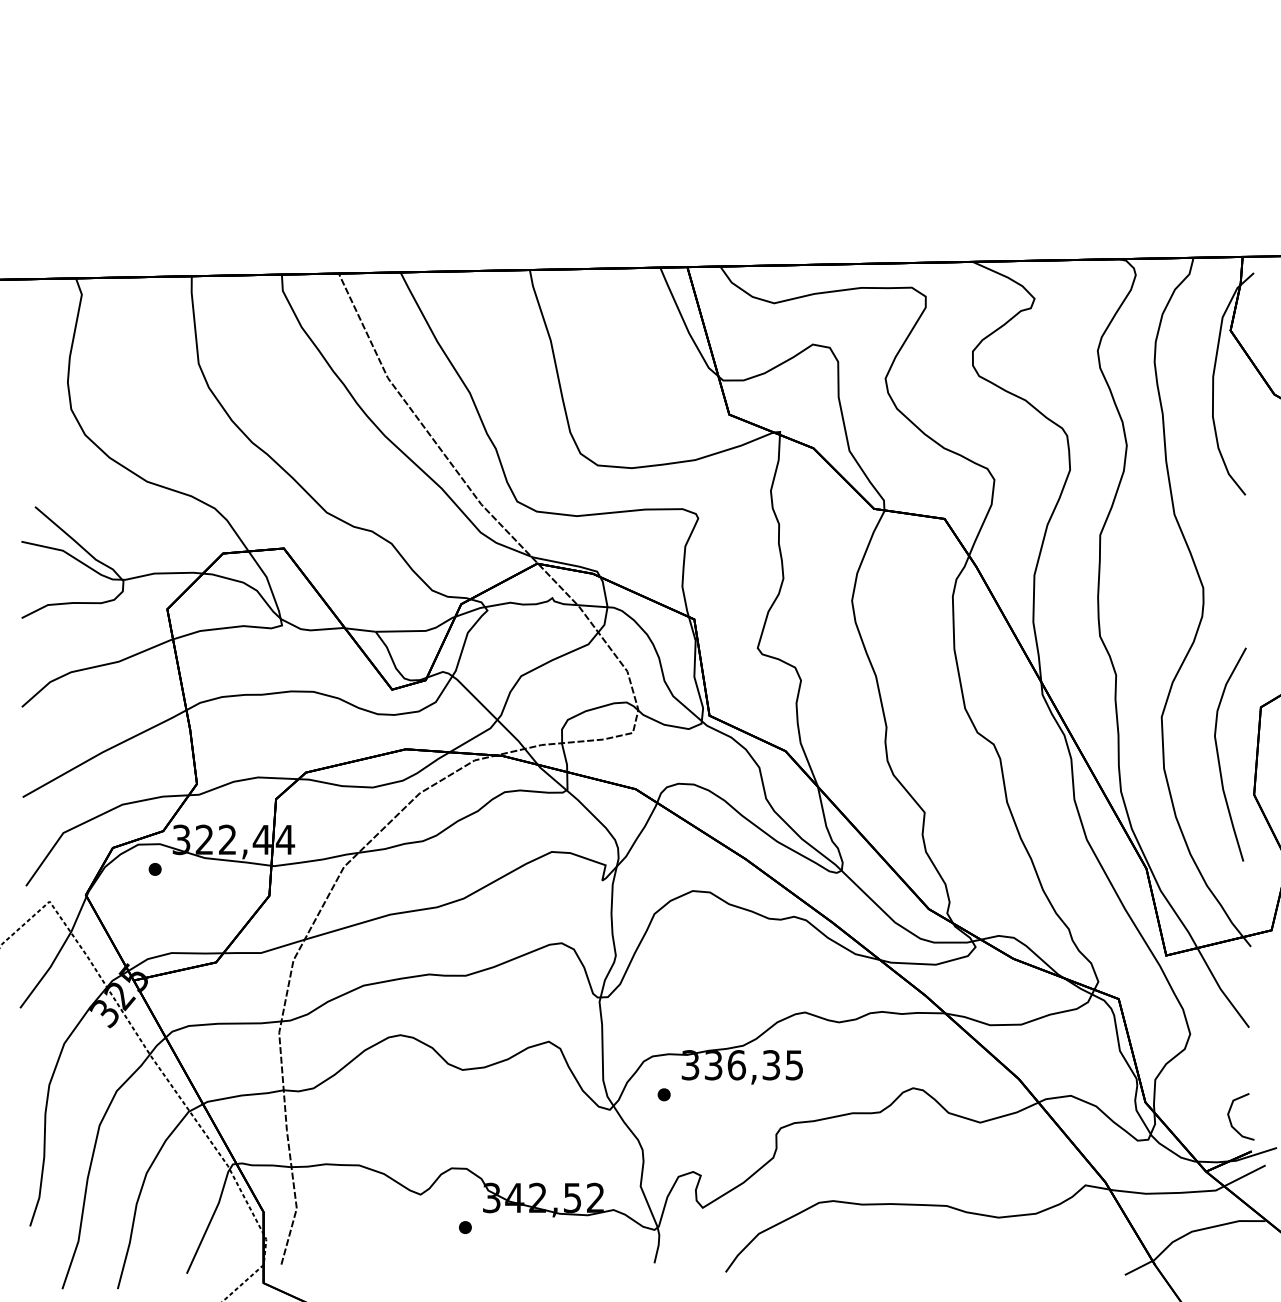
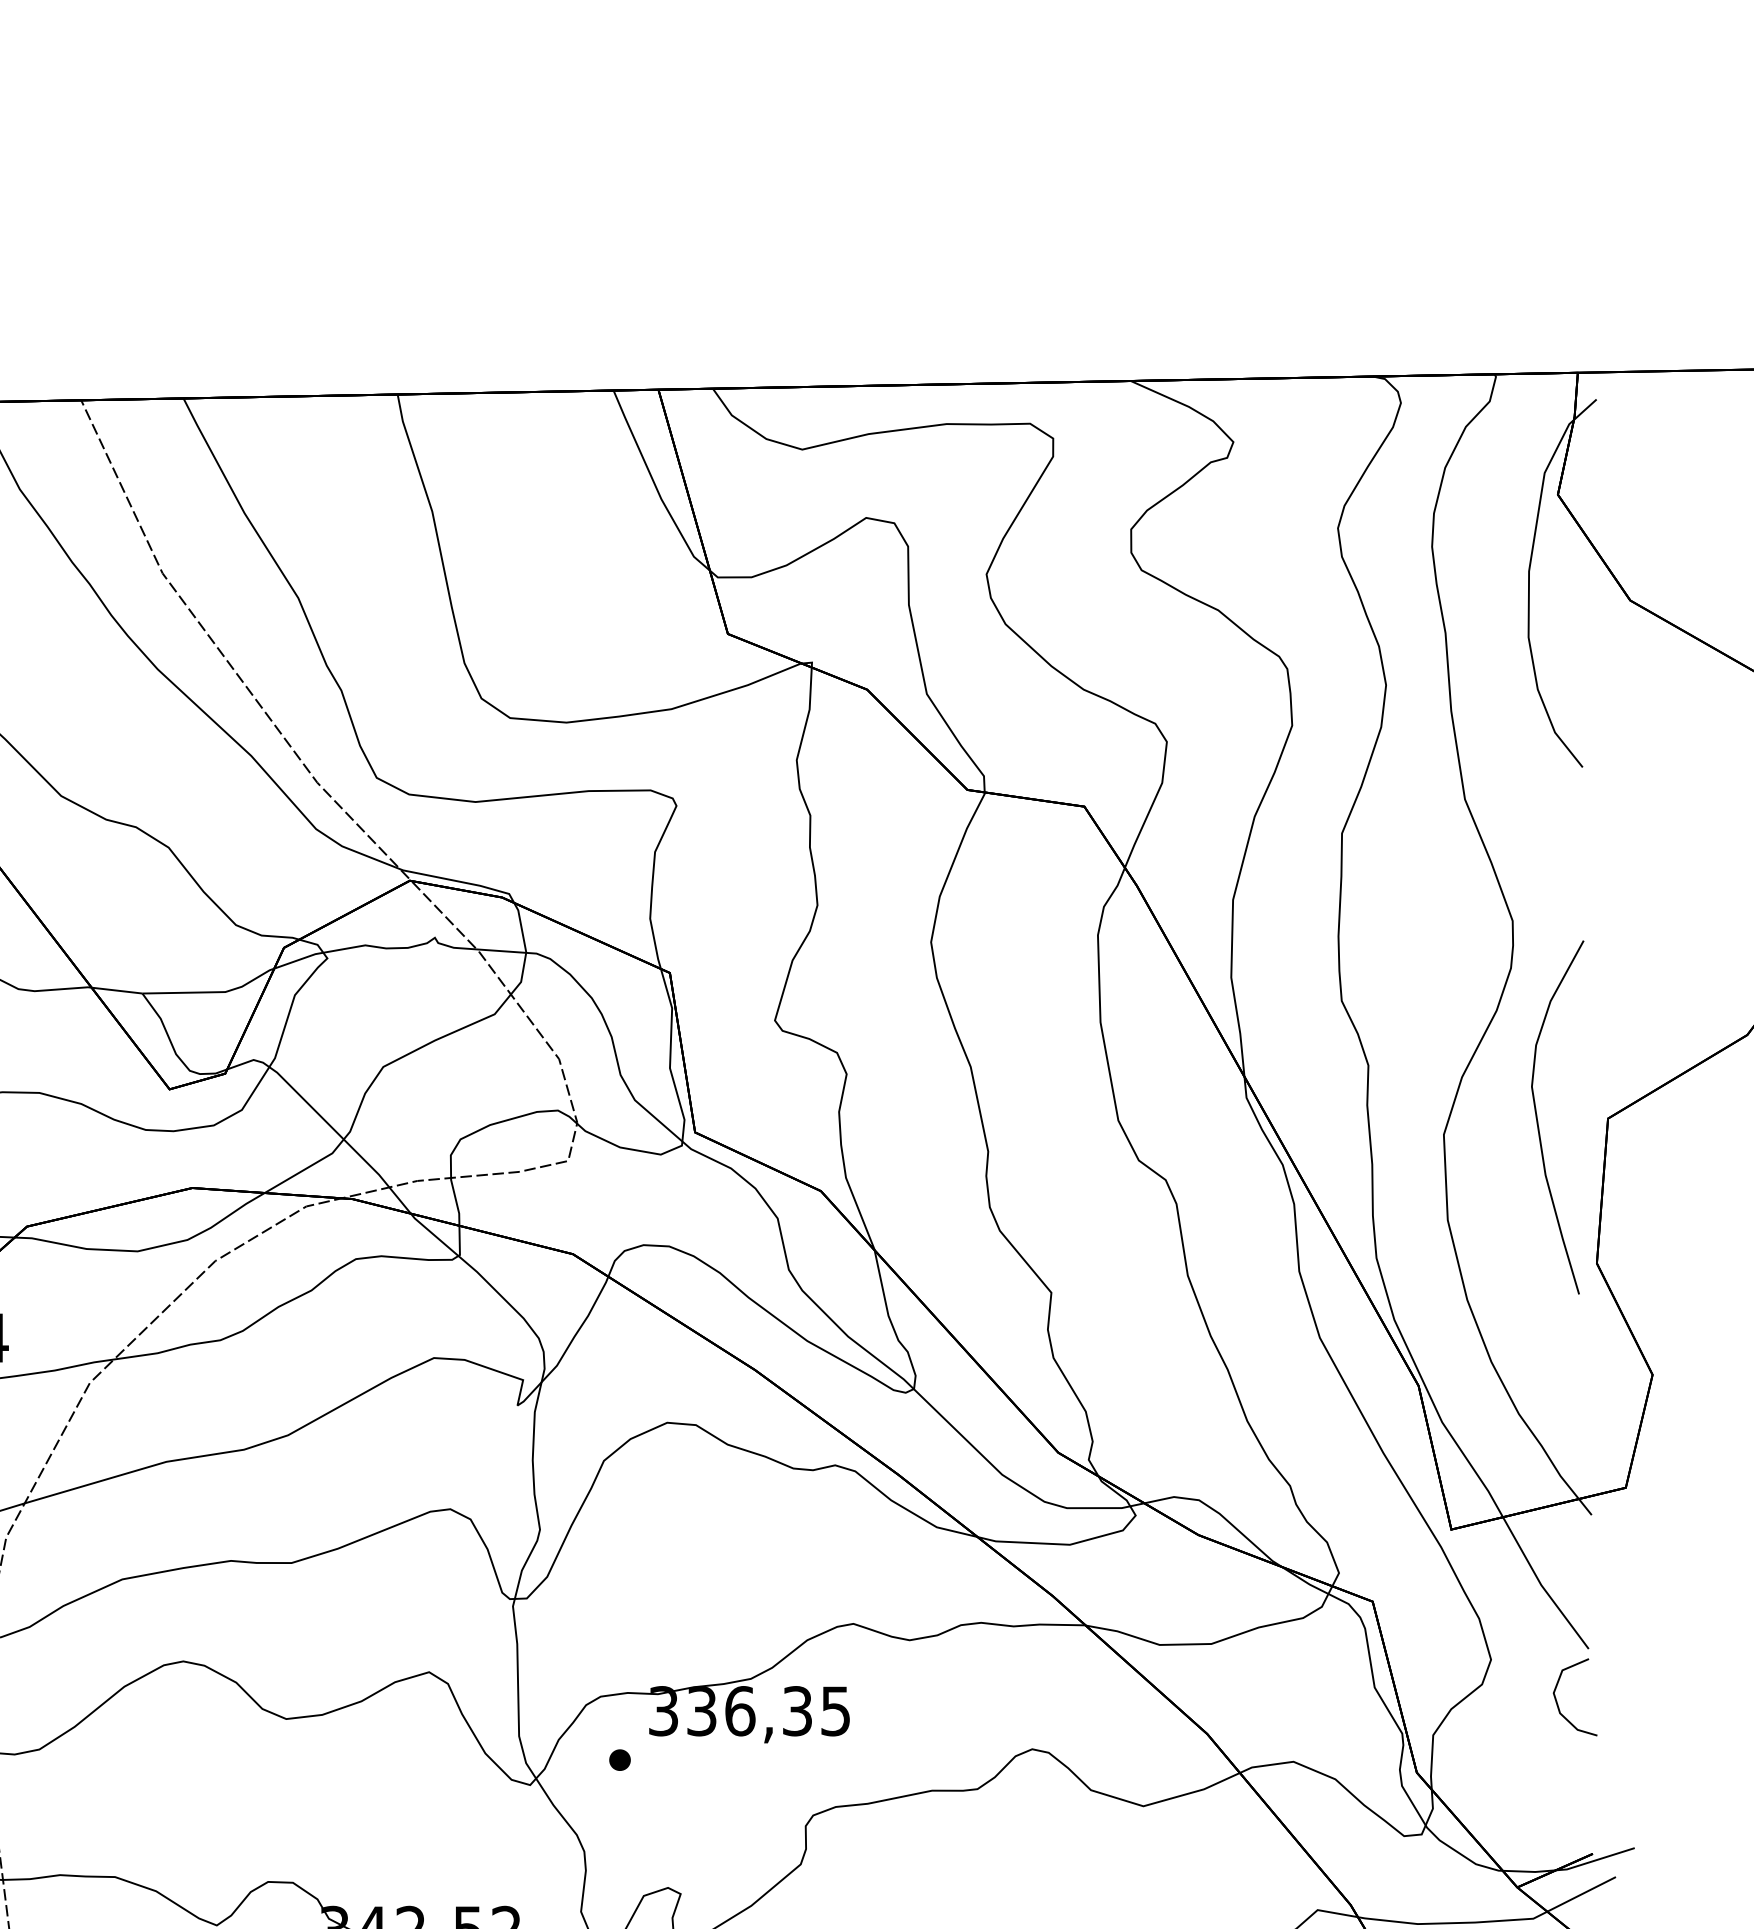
curve: (1219, 757) -> (1539, 1122), moved
curve: (1230, 1118) -> (1557, 1700), moved

